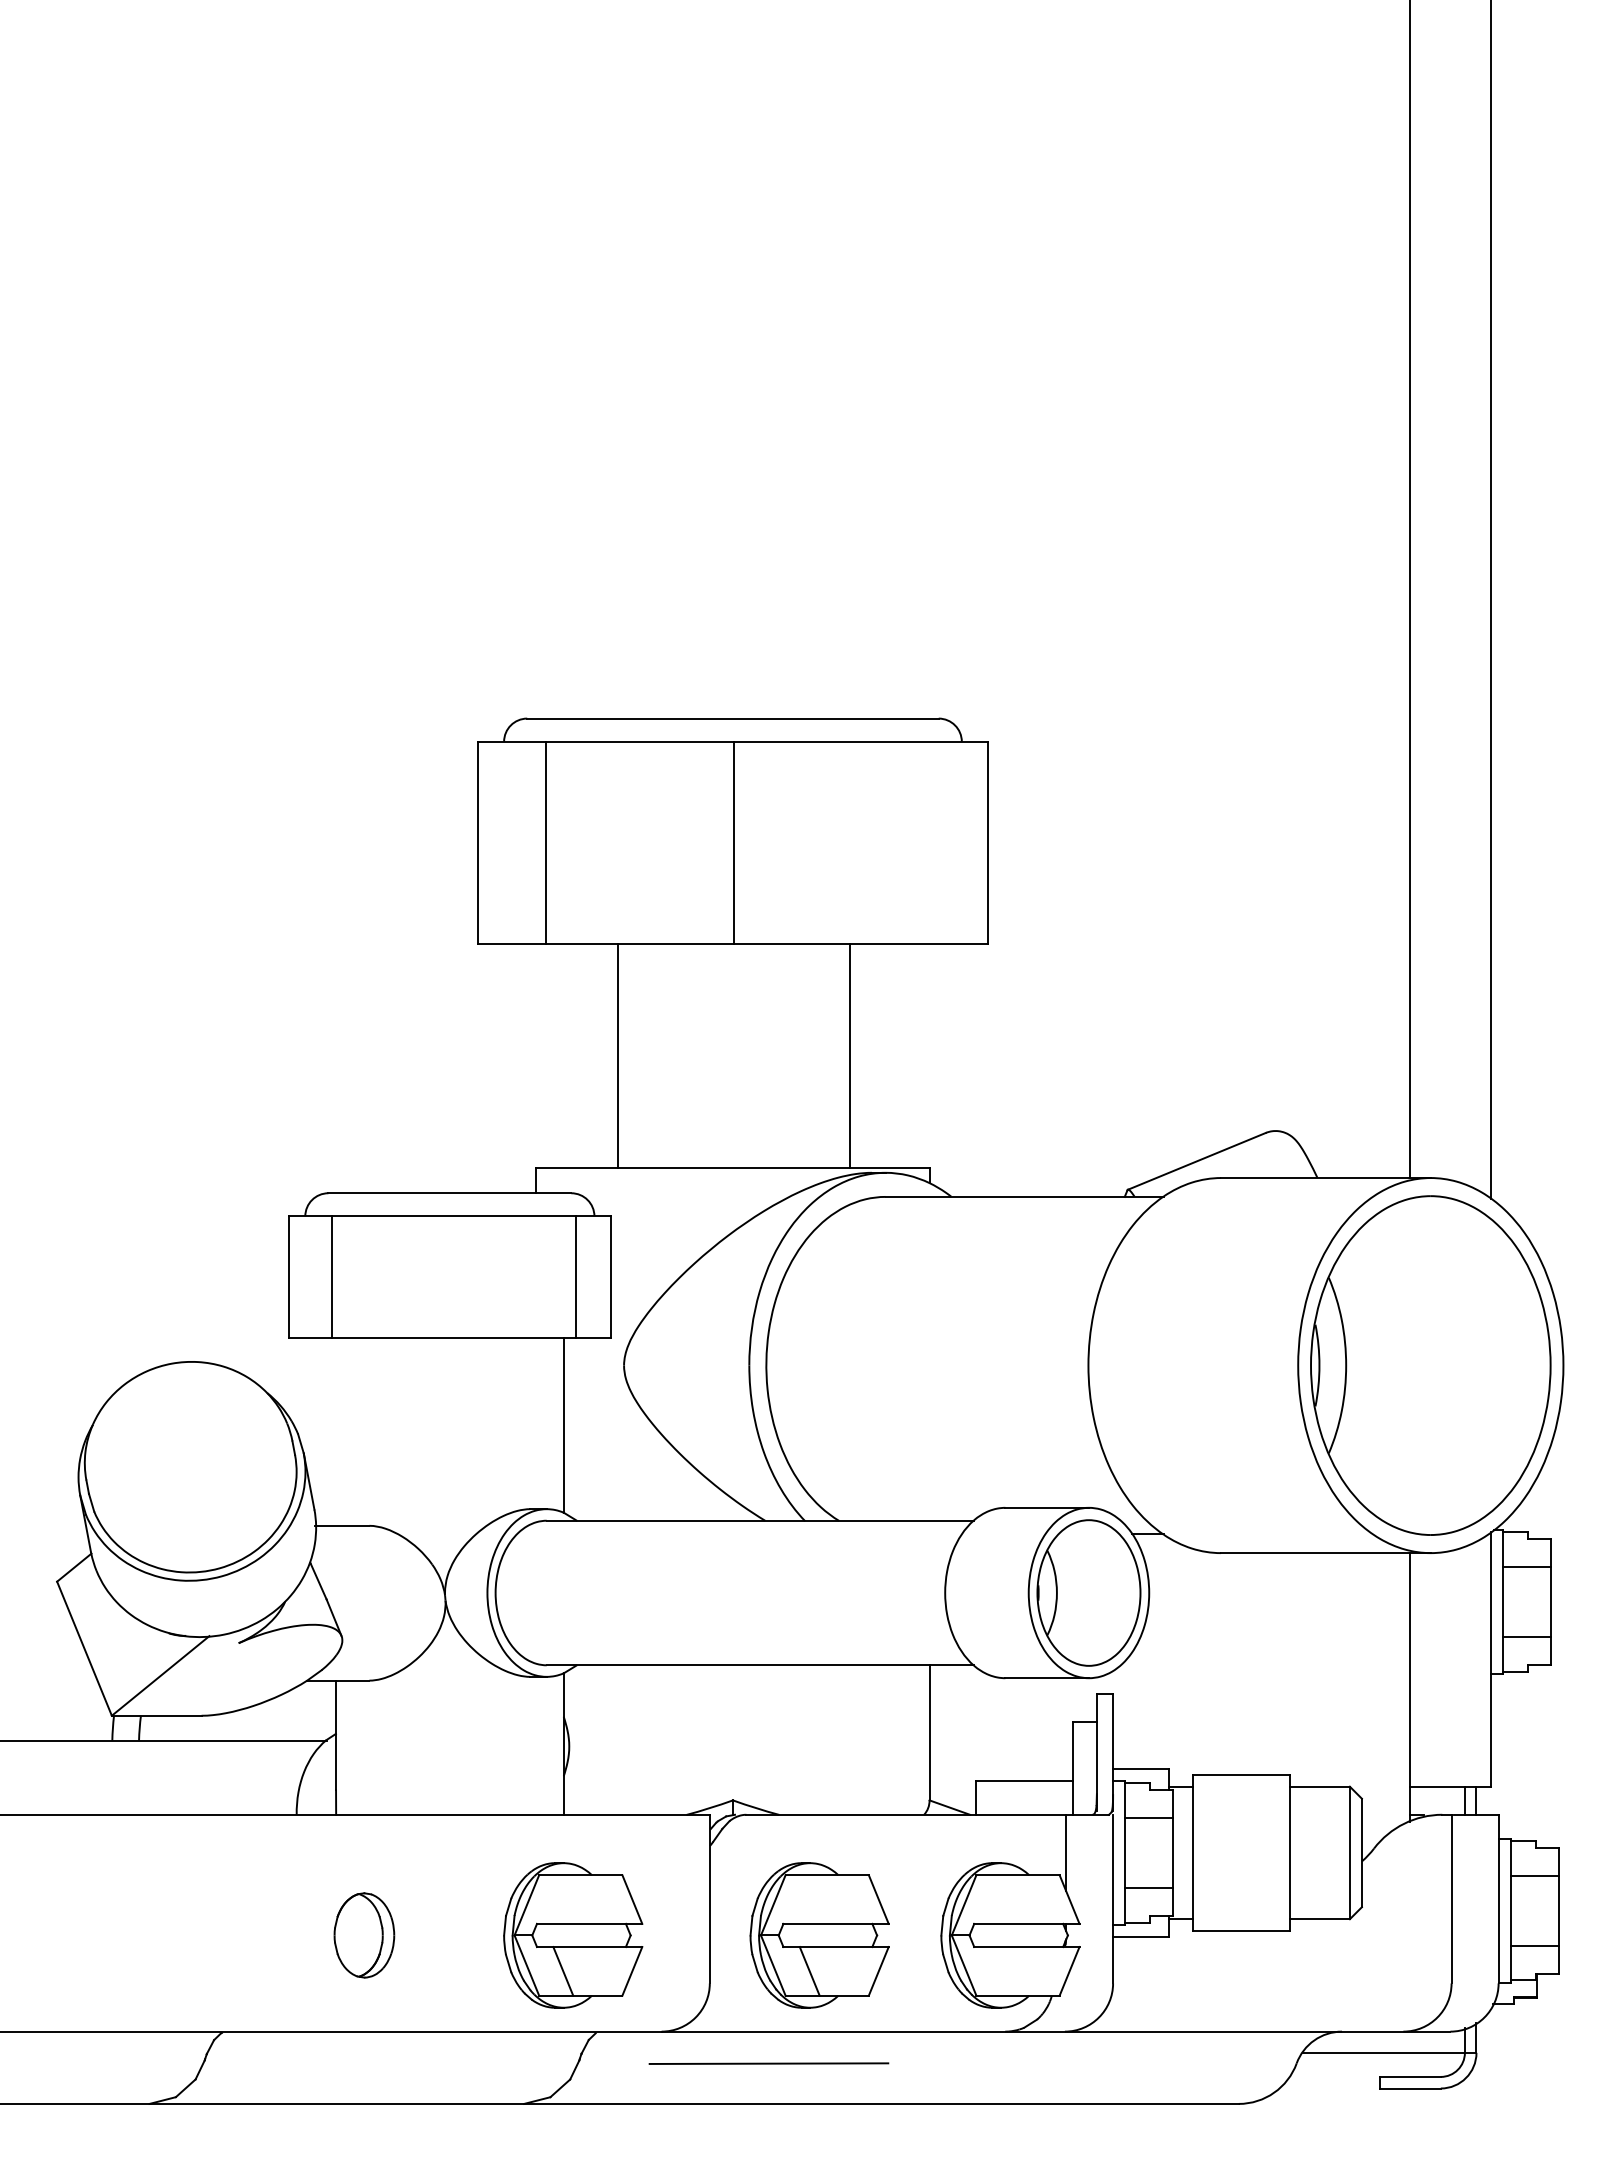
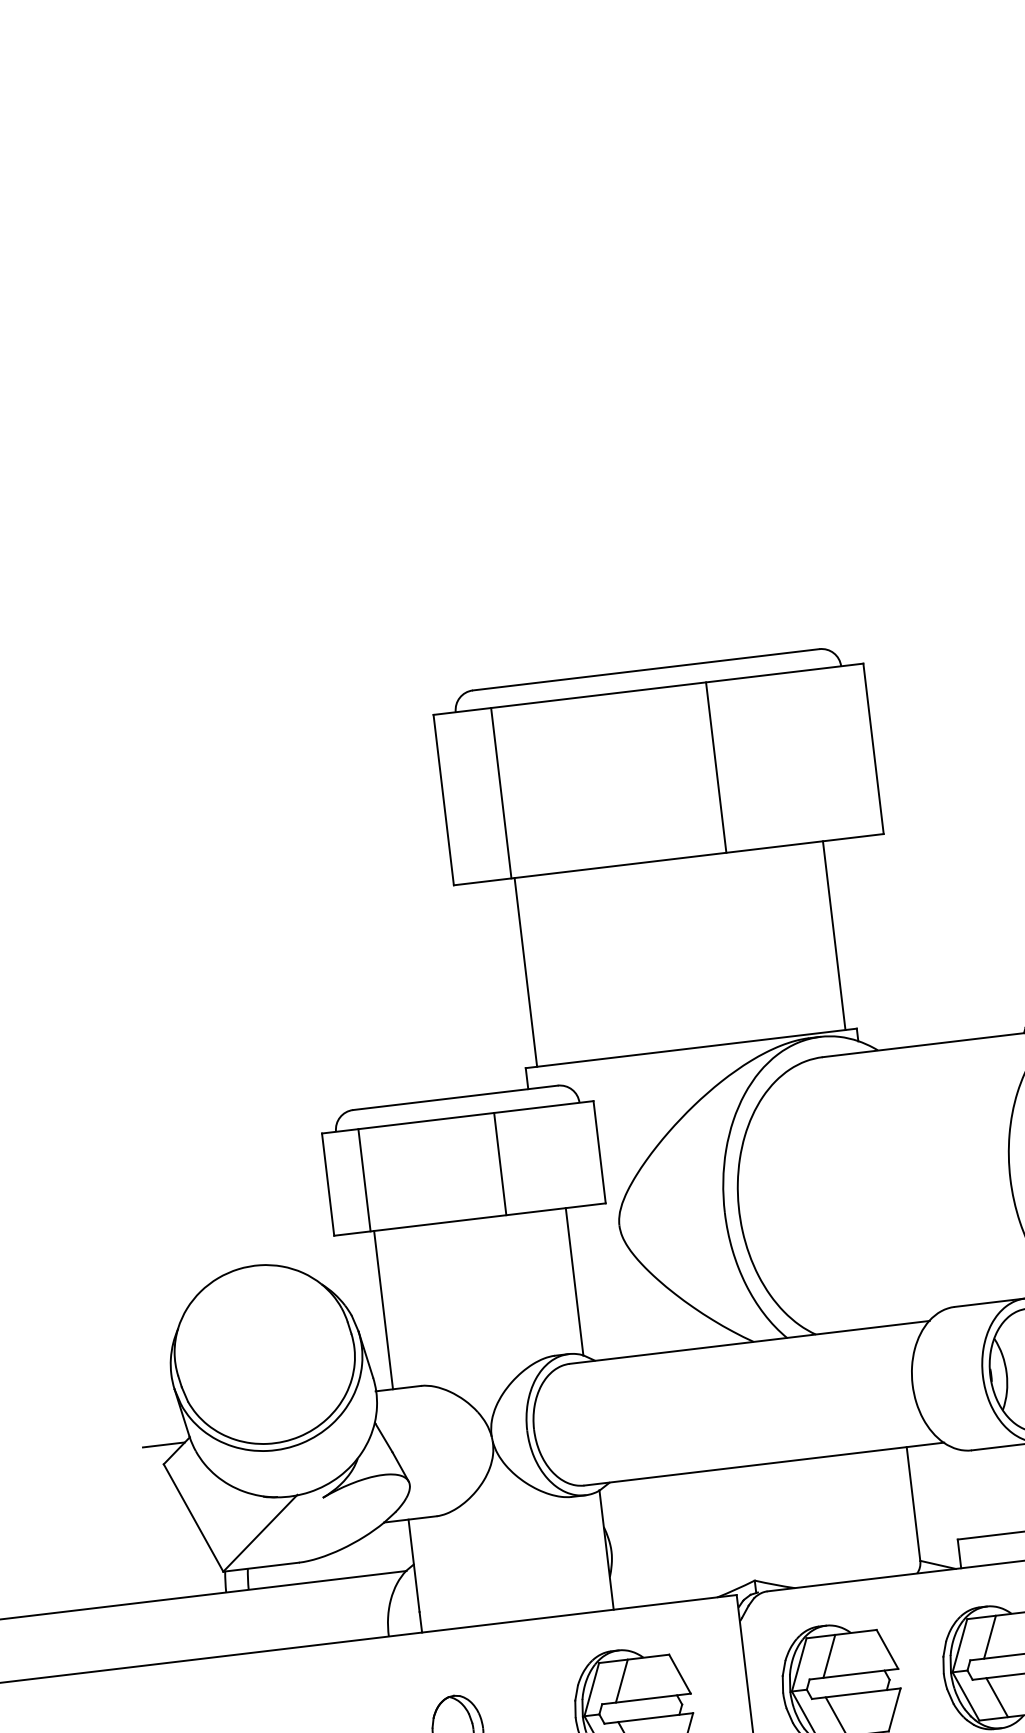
line: (734, 842) -> (716, 767), moved
line: (617, 1056) -> (525, 972), moved
line: (850, 1056) -> (834, 935), moved
line: (576, 1276) -> (500, 1163), moved
line: (336, 1431) -> (383, 1309), added
line: (59, 1559) -> (163, 1445), added
line: (563, 1899) -> (622, 1681), added
line: (809, 1899) -> (829, 1656), added
line: (1000, 1899) -> (989, 1637), added
line: (1000, 1971) -> (997, 1697), added

